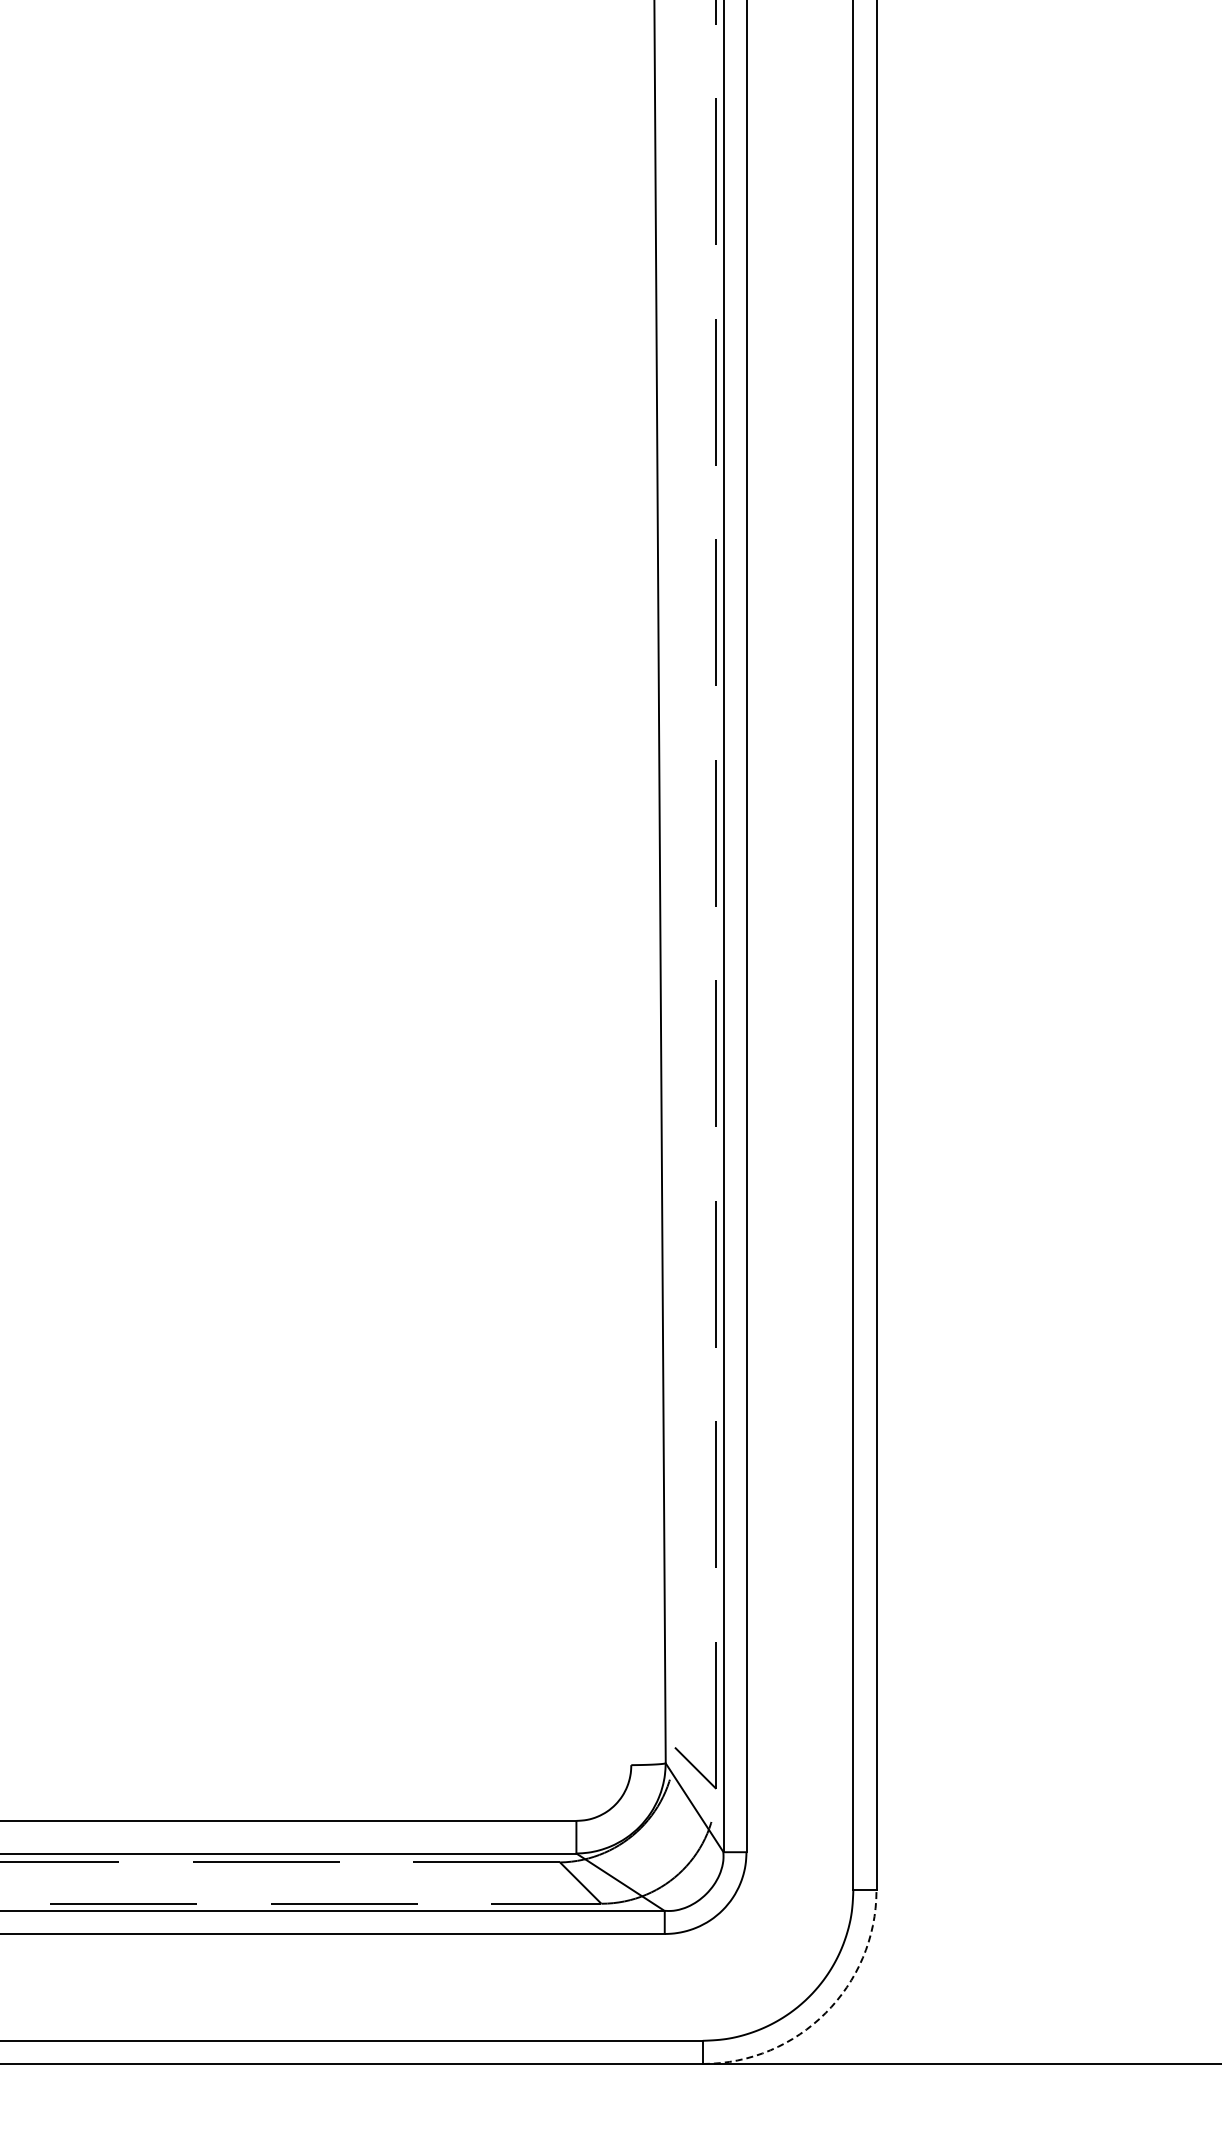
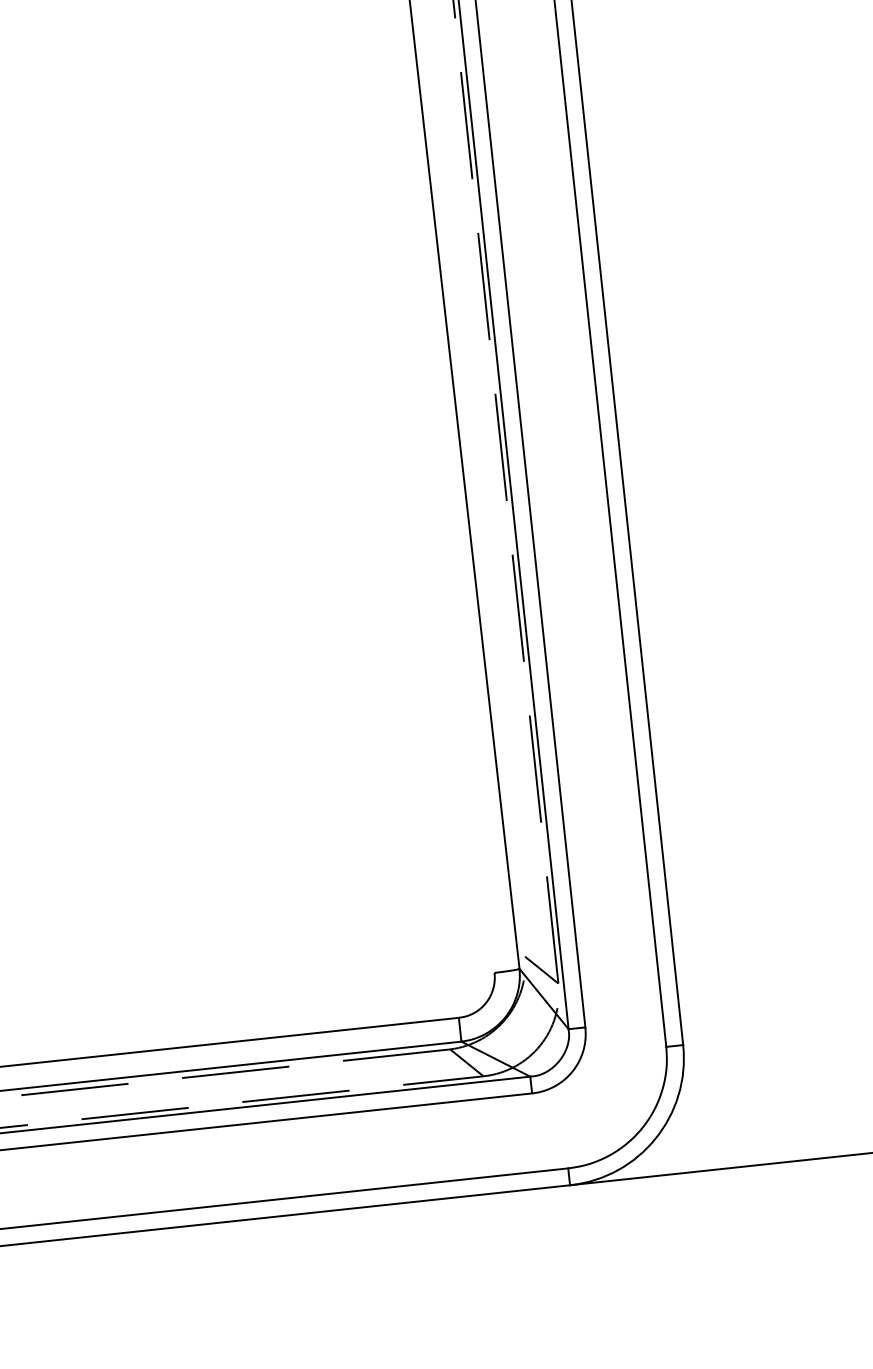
arc: (825, 2013) -> (655, 1138), dashed -> solid

